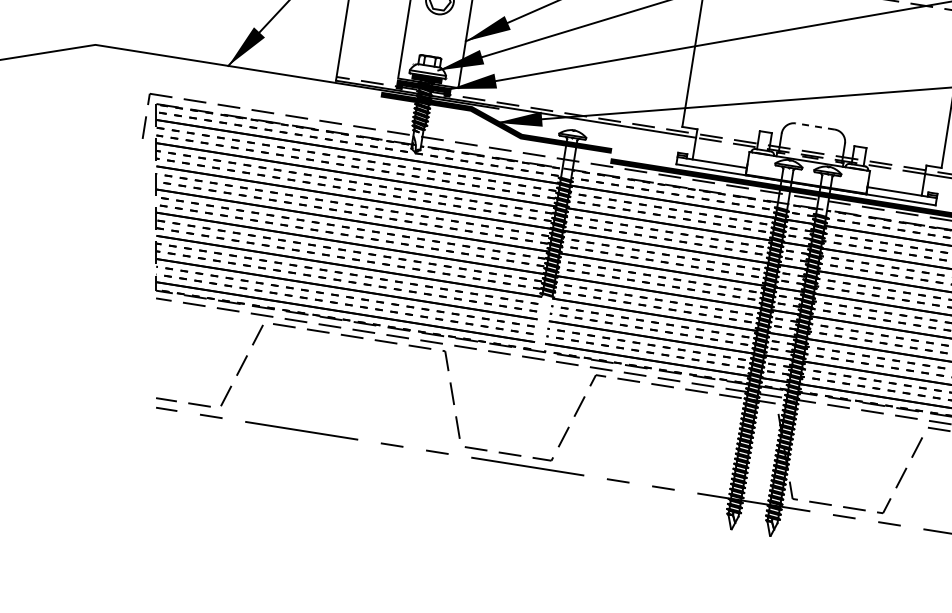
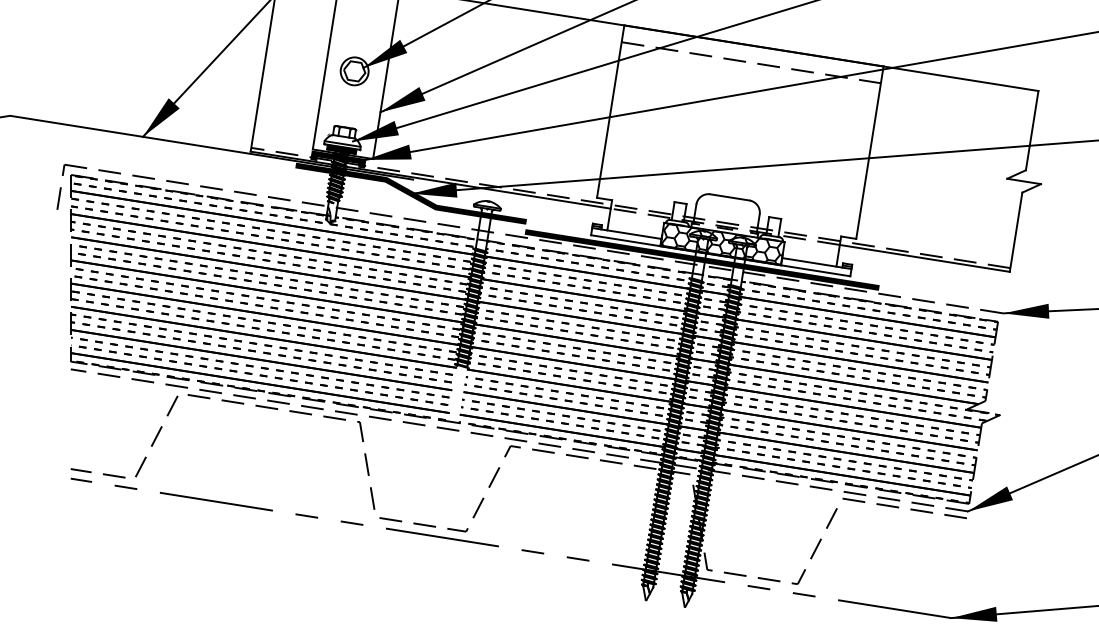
line: (814, 126) -> (729, 197), dashed -> solid
hatch: (807, 172) -> (722, 243), added

